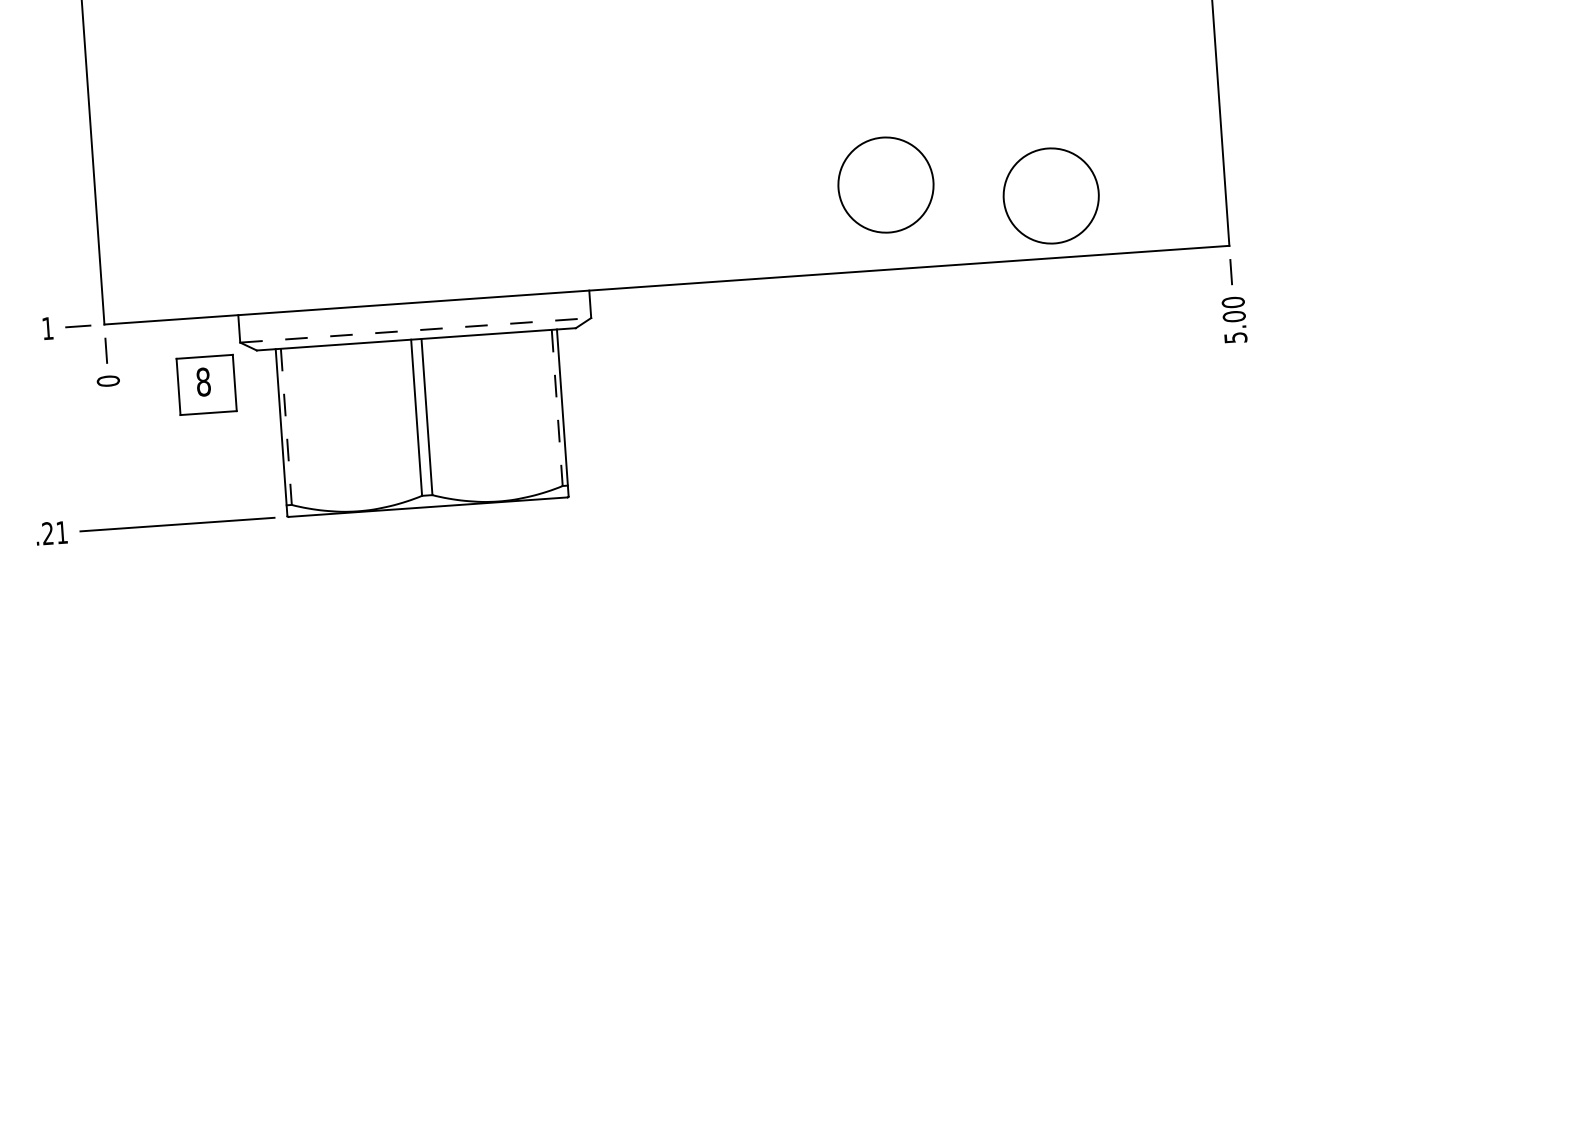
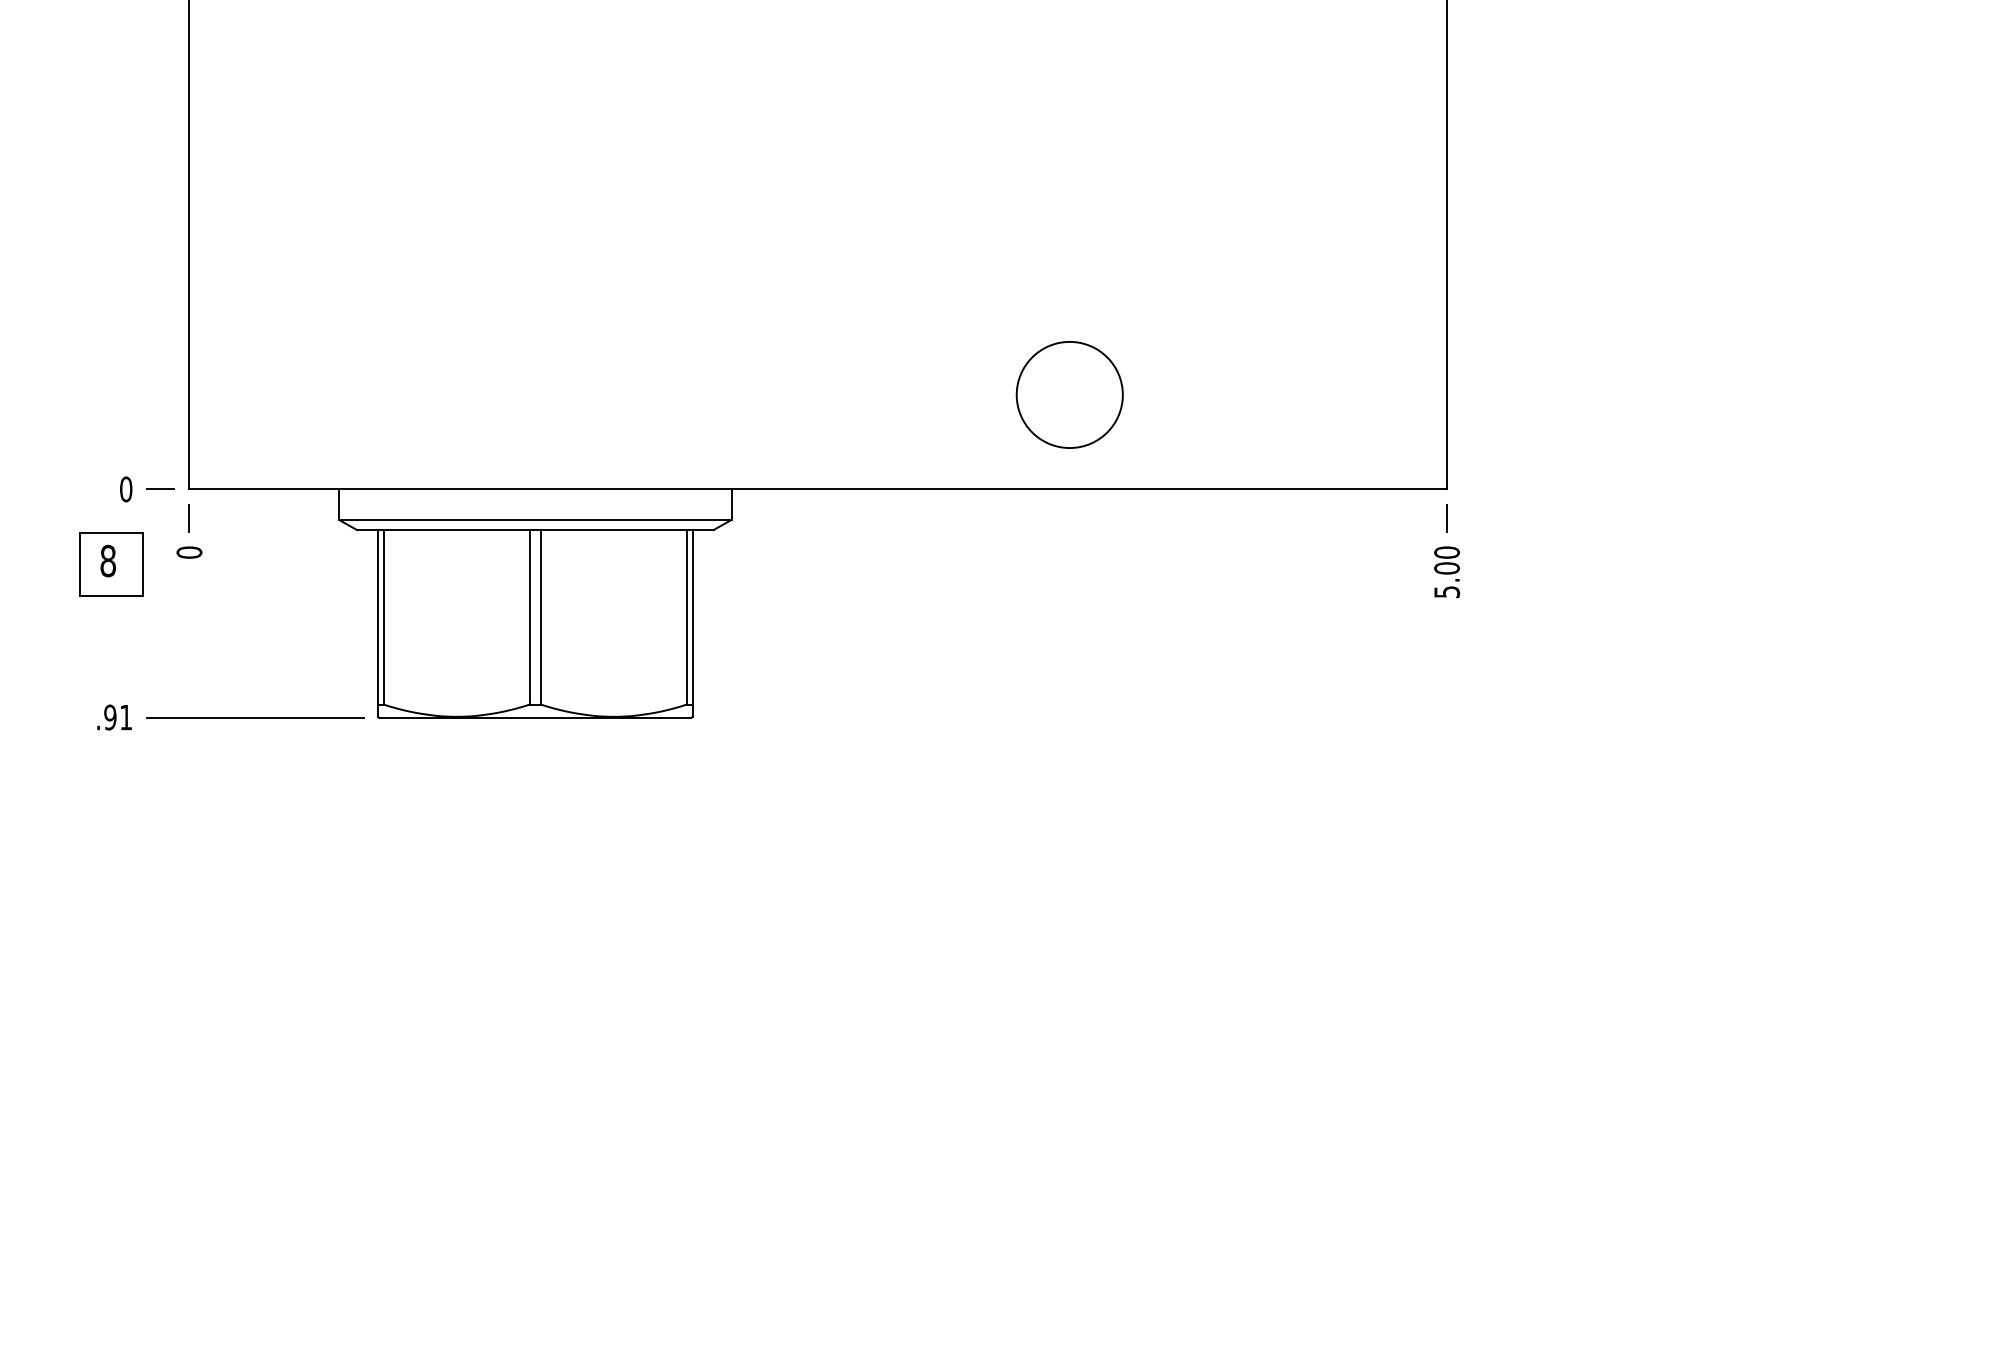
circle: (1050, 195) -> (1252, 419), removed
text: (48, 328) -> (126, 489), 1 -> 0
line: (415, 329) -> (535, 519), dashed -> solid
part: (206, 384) -> (111, 564), moved
line: (557, 408) -> (686, 617), dashed -> solid
line: (286, 427) -> (383, 617), dashed -> solid
text: (48, 533) -> (110, 717), .21 -> .91

